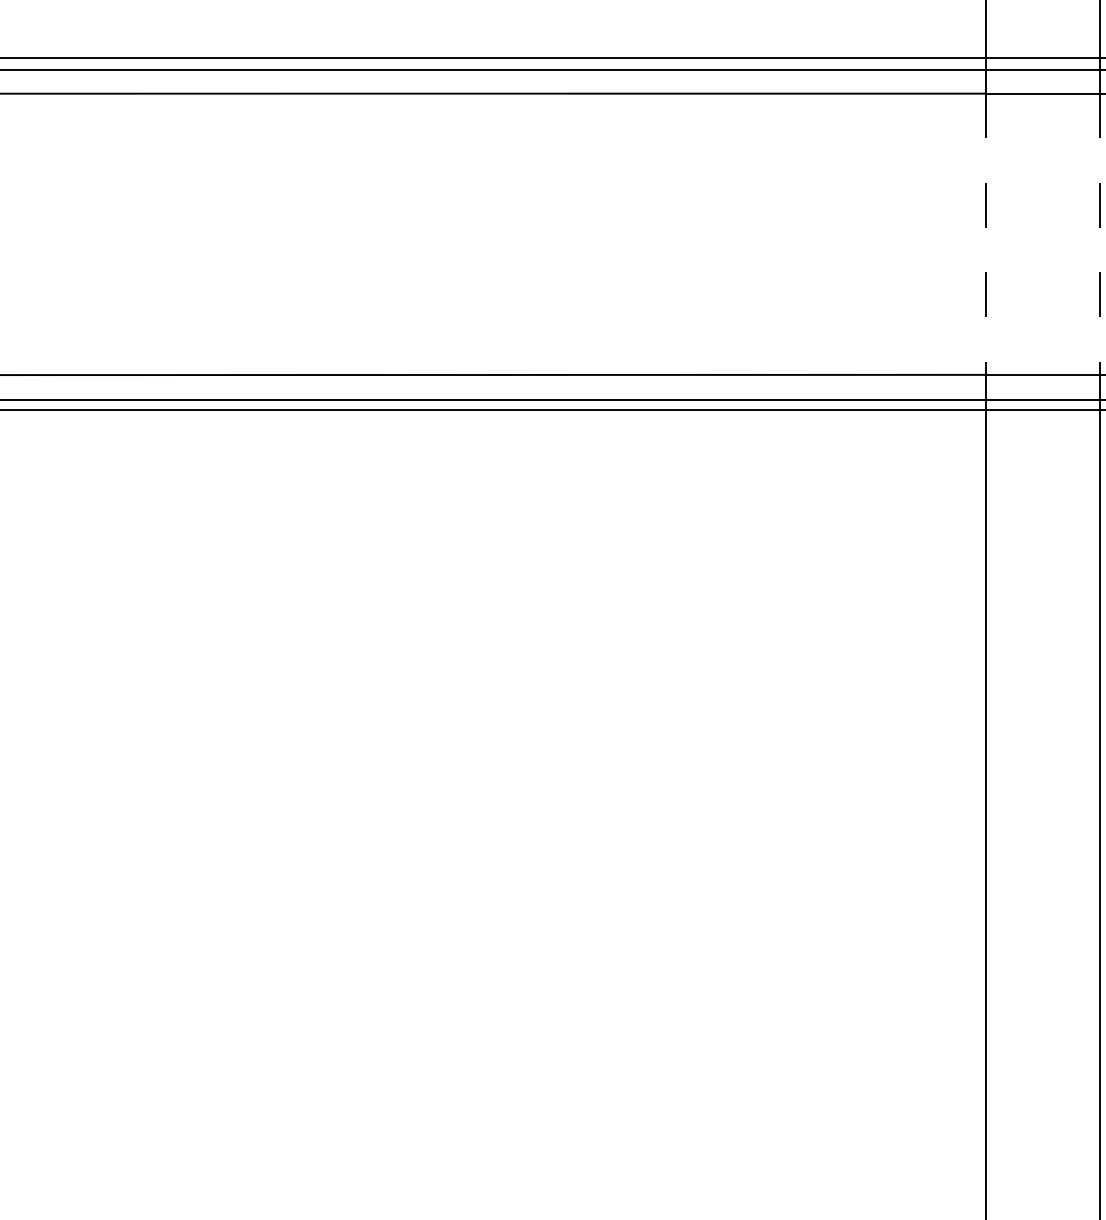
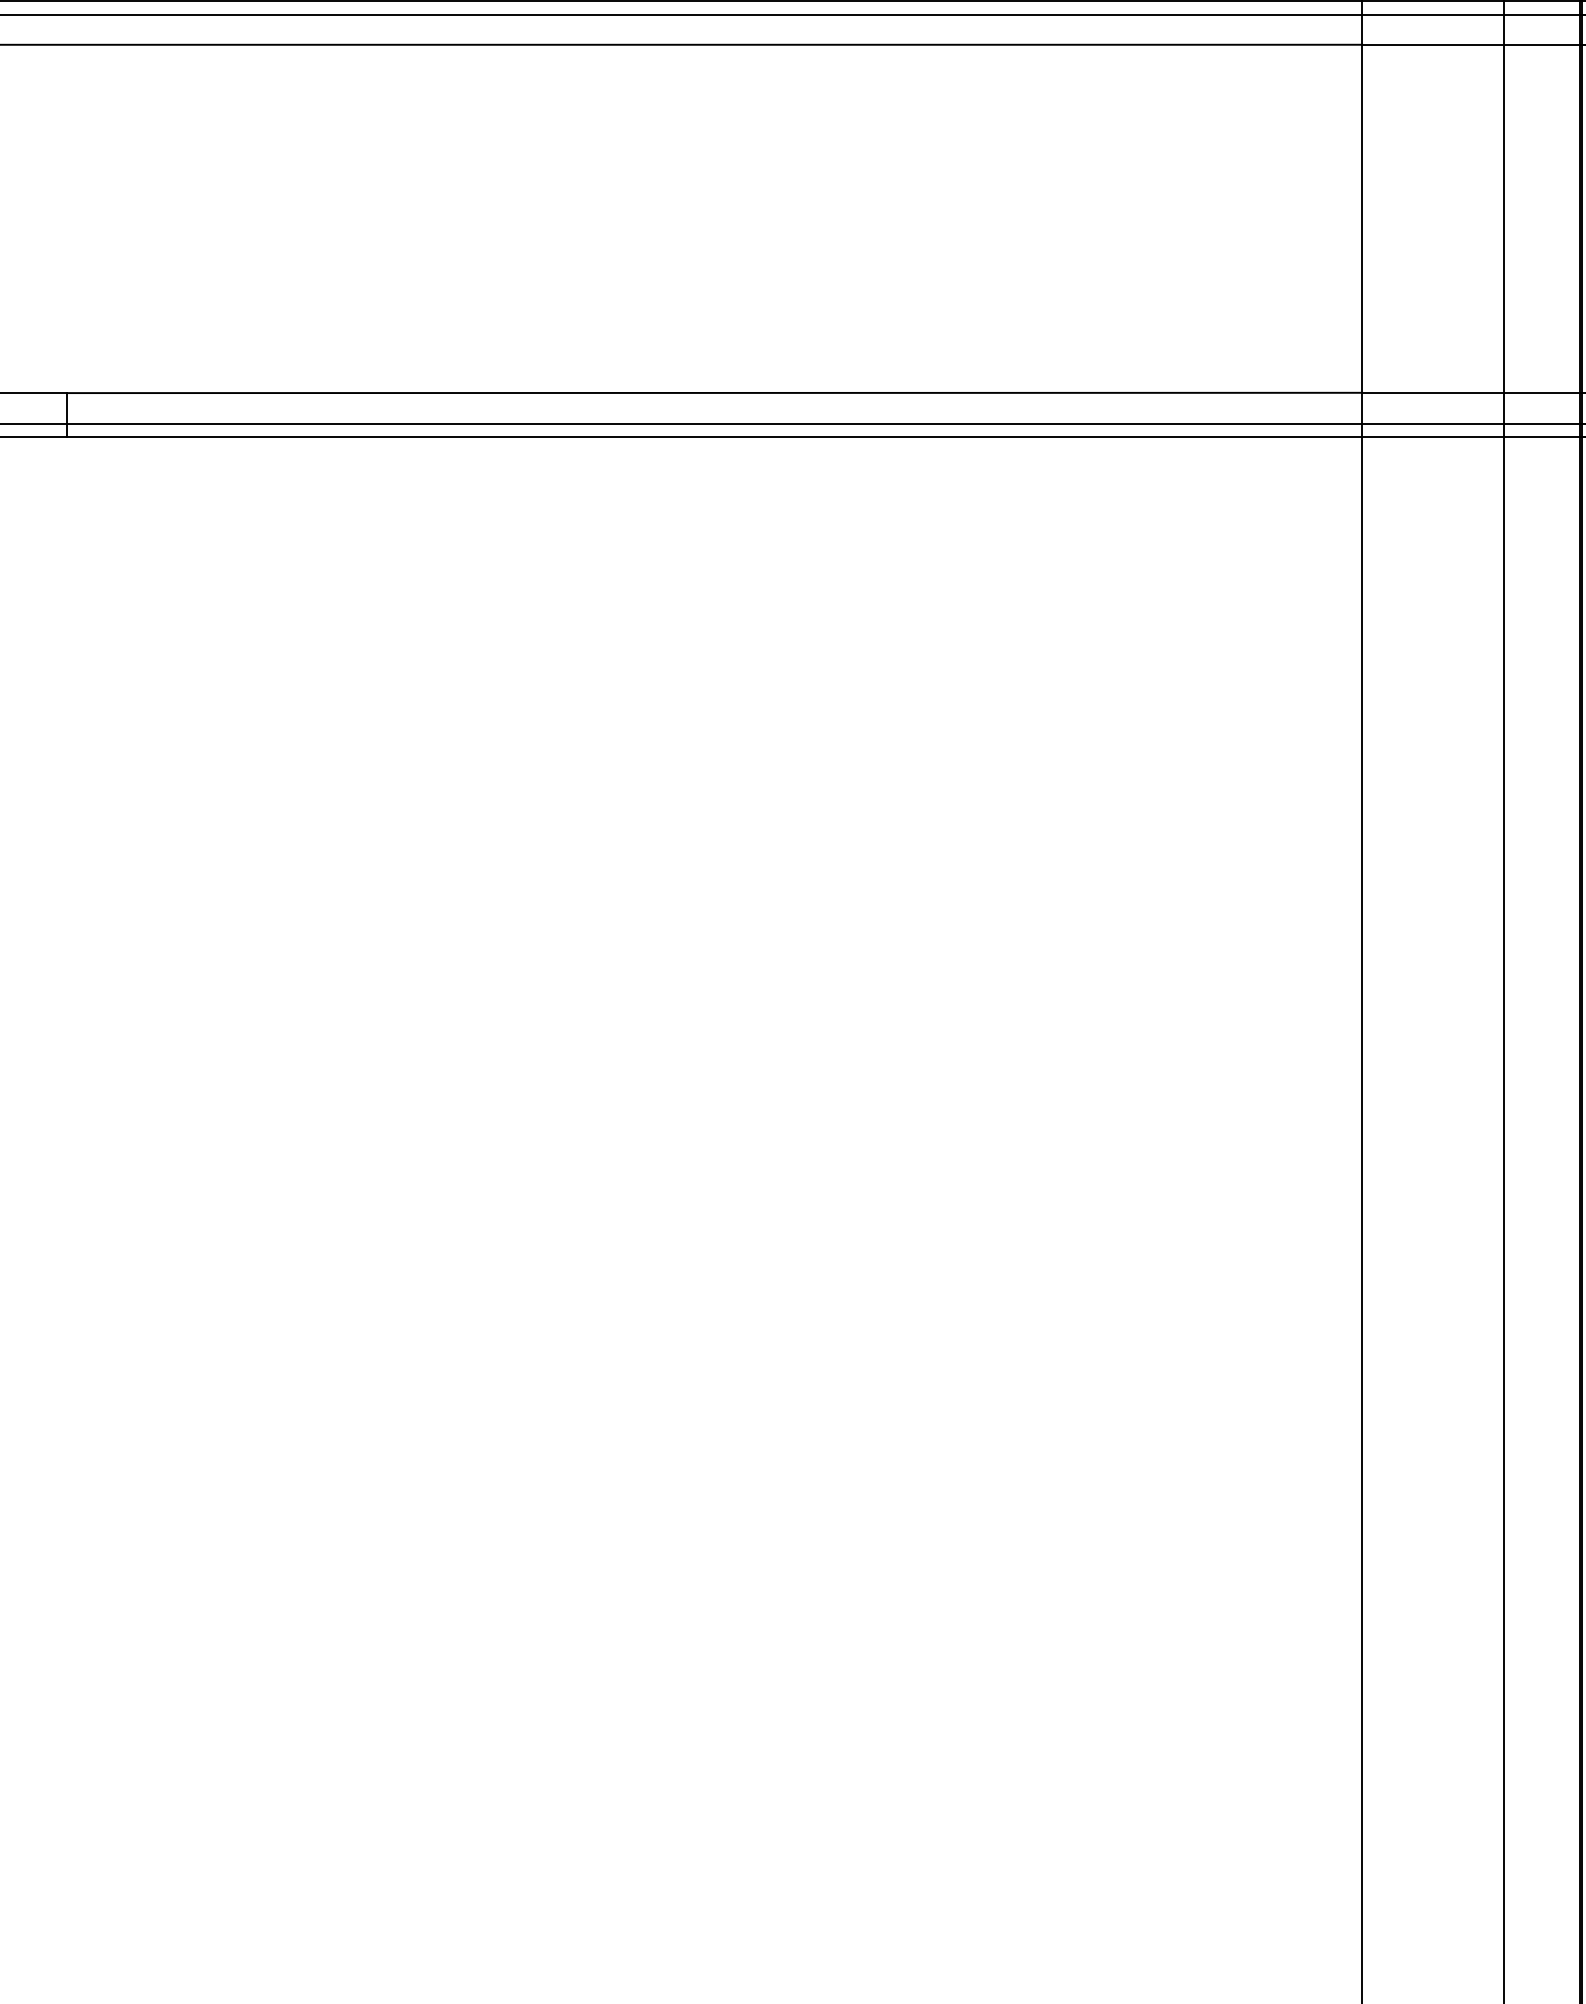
line: (986, 234) -> (1362, 219), dashed -> solid
line: (1100, 234) -> (1503, 219), dashed -> solid

